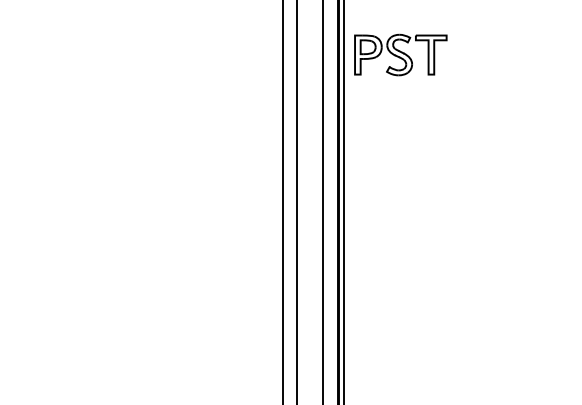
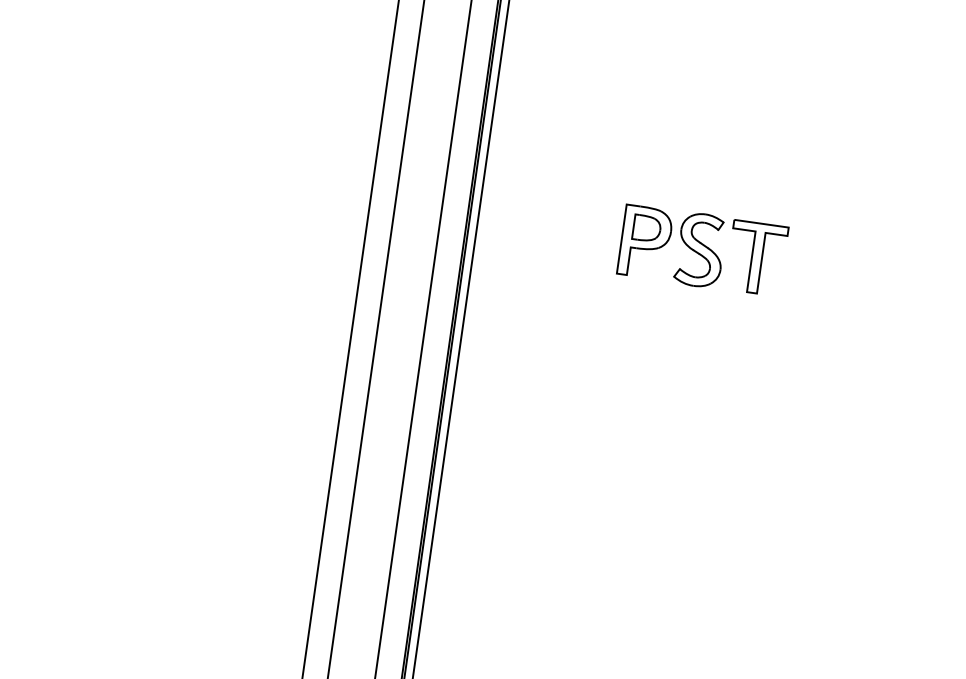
part: (400, 54) -> (702, 249), moved

